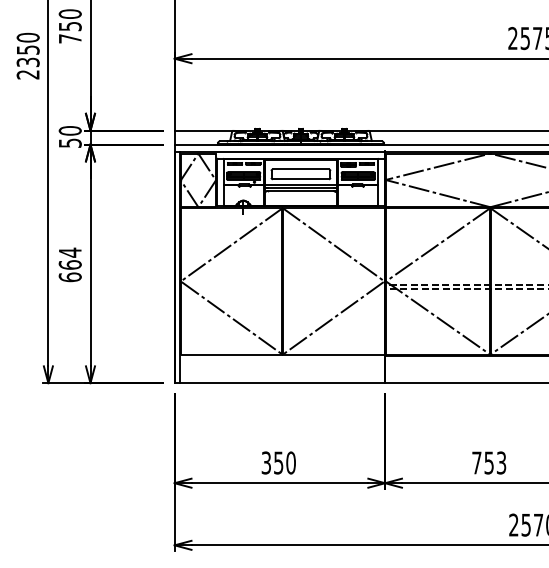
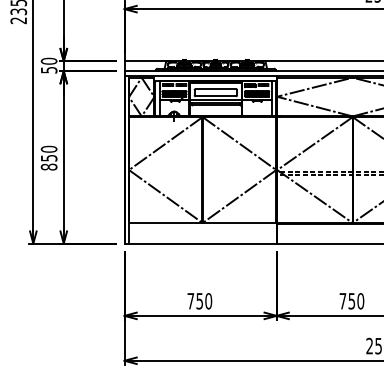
text: (69, 264) -> (48, 157), 664 -> 850
text: (265, 462) -> (190, 300), 350 -> 750
text: (501, 462) -> (360, 300), 753 -> 750

